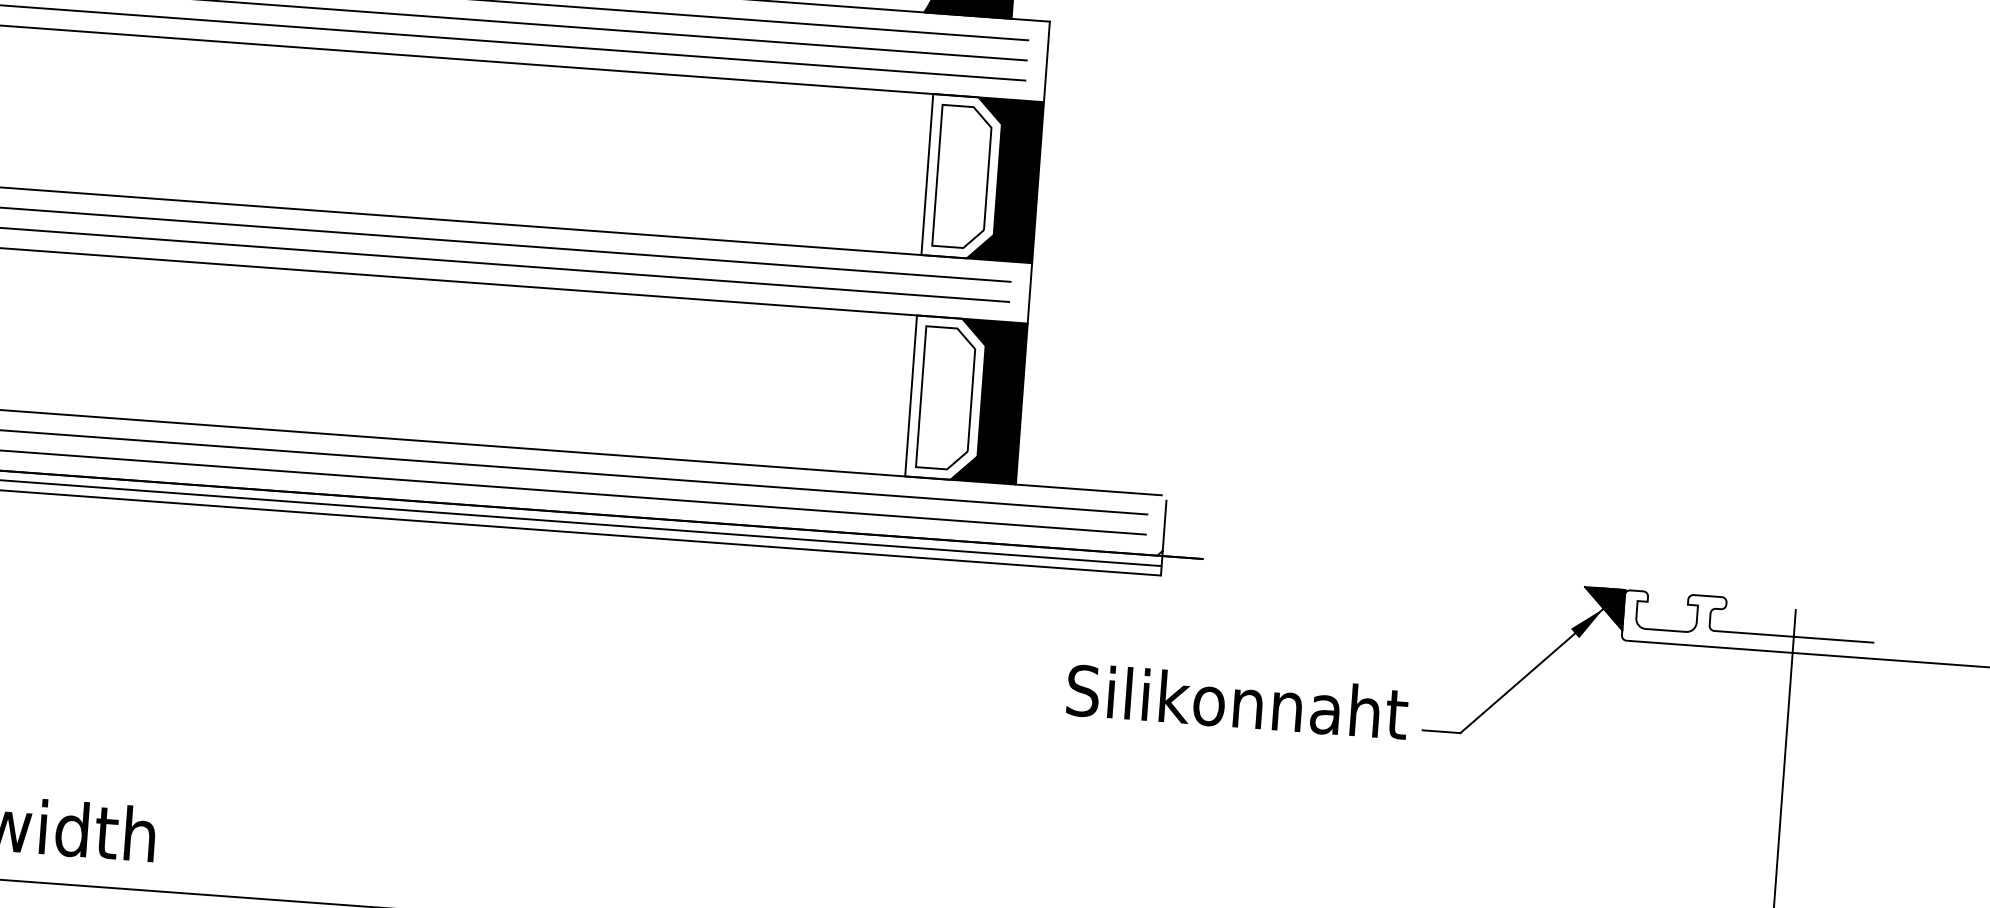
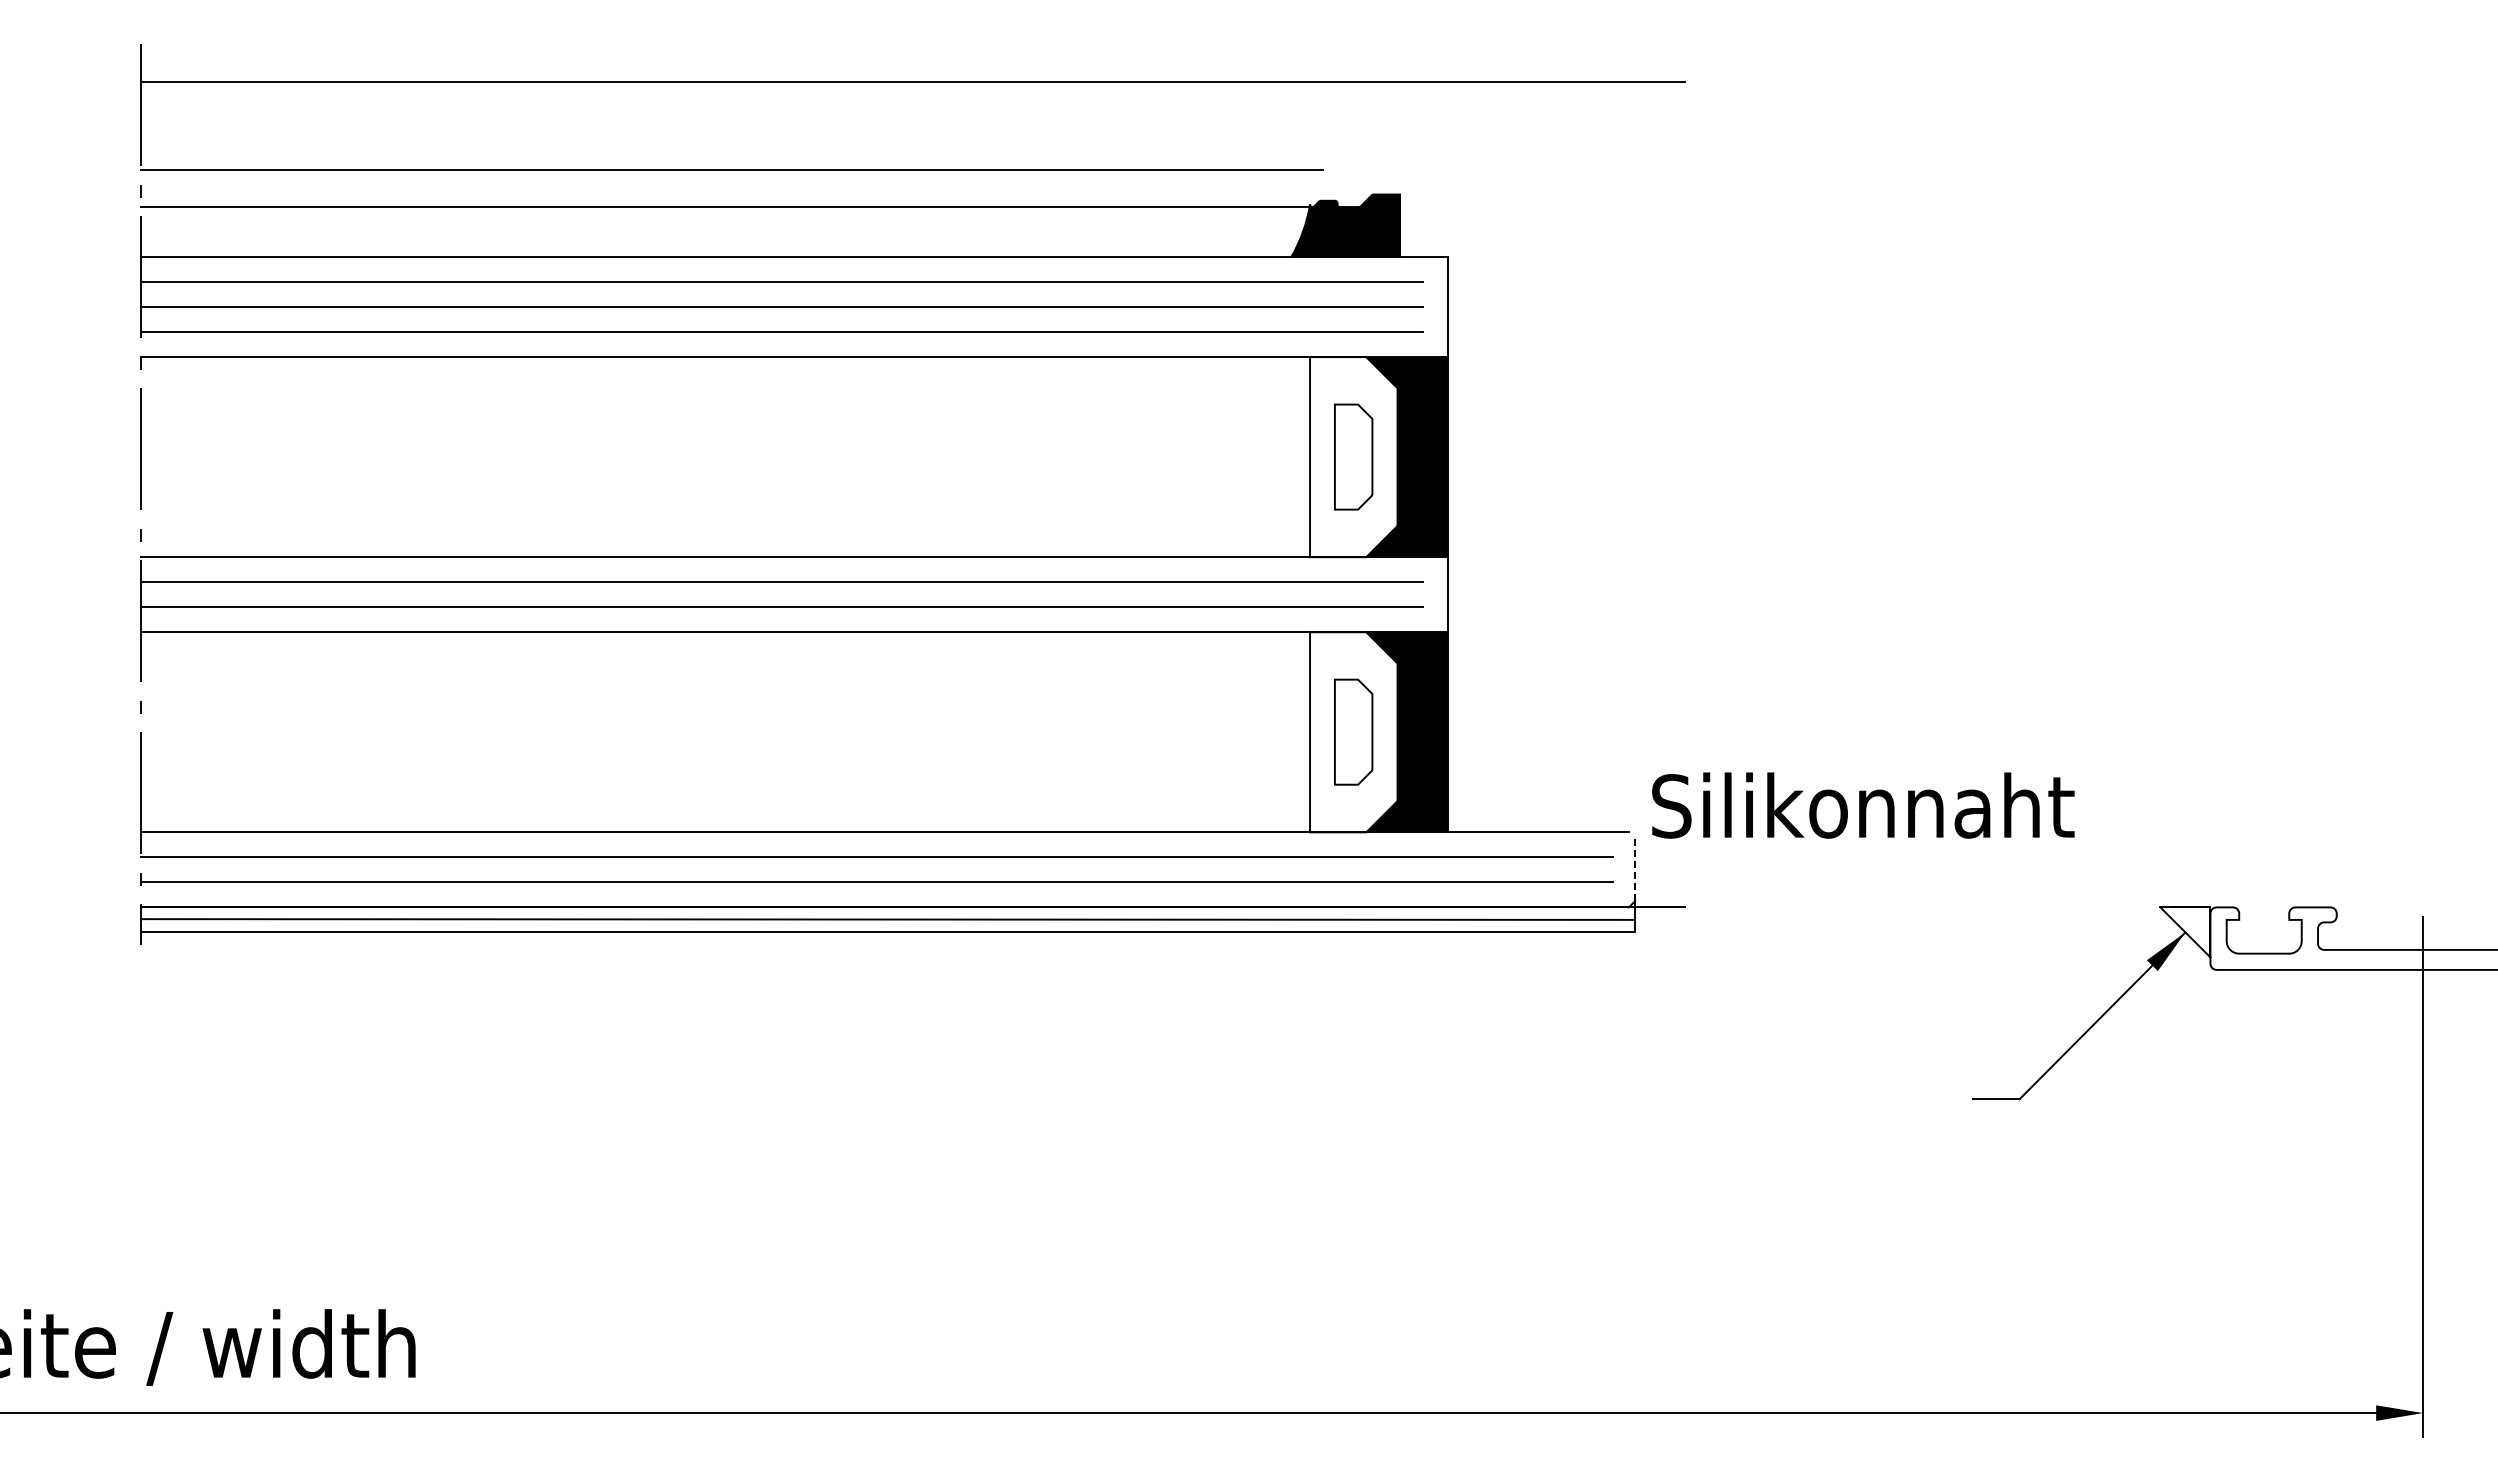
part: (962, 176) -> (1353, 456), size x0.6
part: (946, 397) -> (1353, 731), size x0.6
line: (1164, 525) -> (1635, 869), solid -> dashed
fill: (1603, 608) -> (2185, 932), removed
text: (1237, 701) -> (1863, 805), moved

